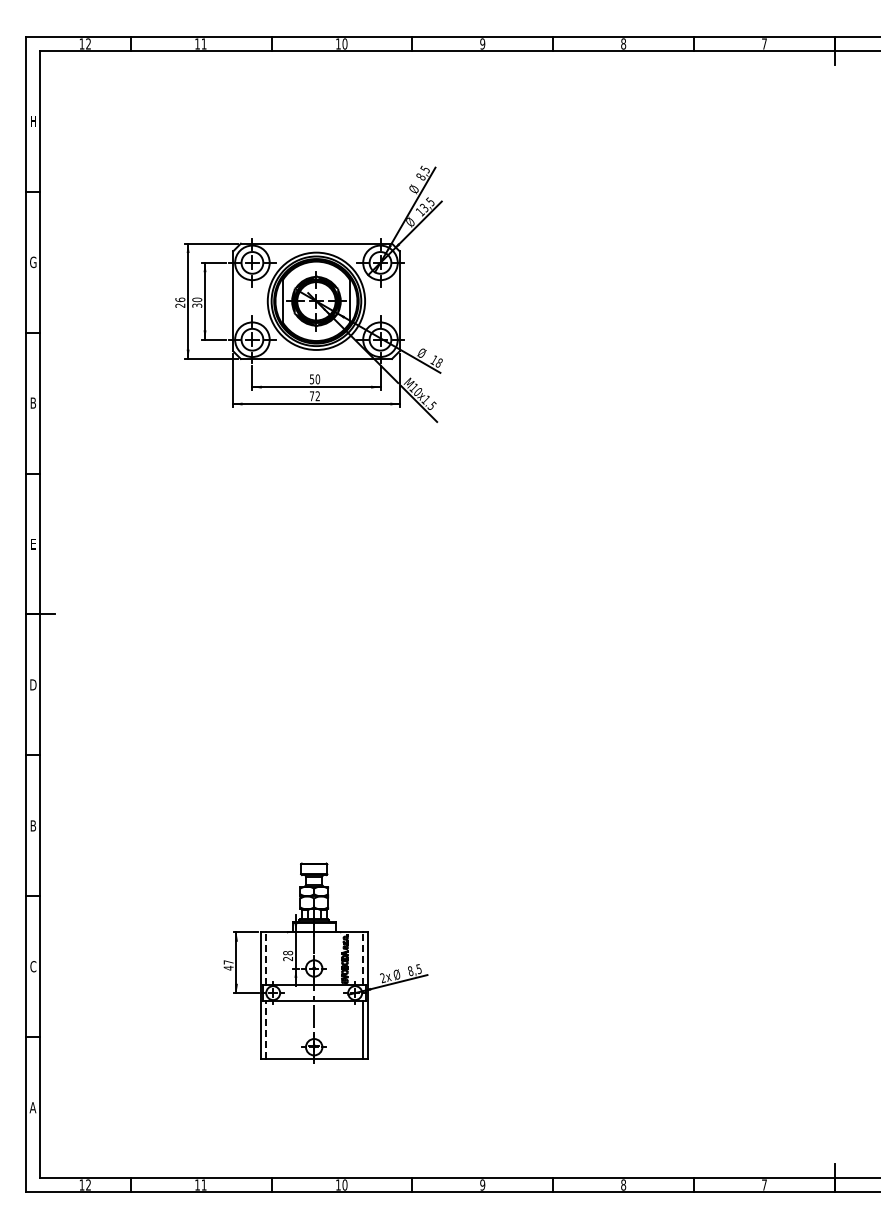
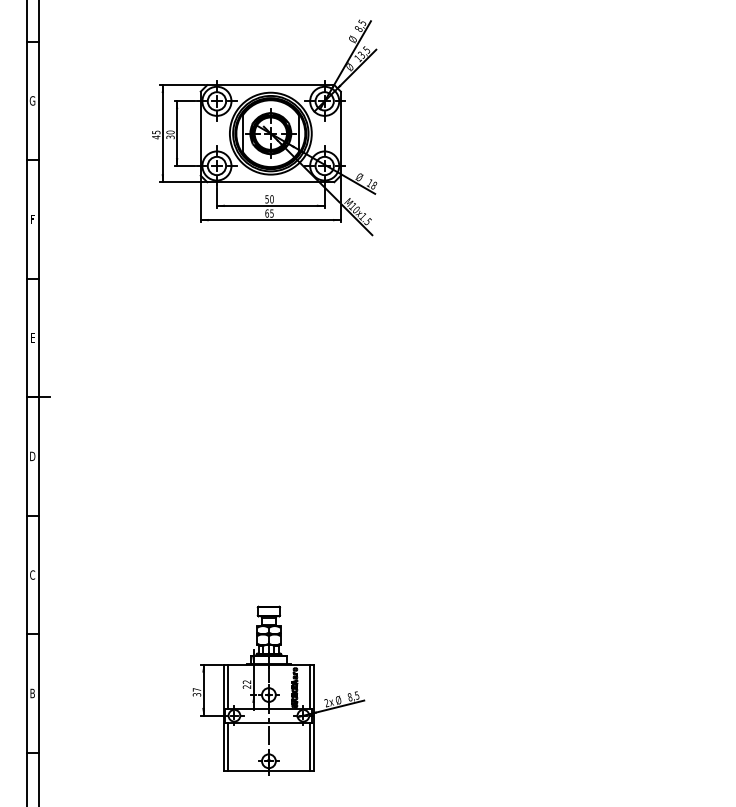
text: (180, 302) -> (156, 134), 26 -> 45
text: (314, 396) -> (269, 213), 72 -> 65
text: (33, 402) -> (32, 218), B -> F
text: (33, 825) -> (32, 574), B -> C
text: (288, 952) -> (247, 681), 28 -> 22
line: (265, 958) -> (227, 686), dashed -> solid
line: (362, 958) -> (309, 686), dashed -> solid
text: (33, 966) -> (32, 693), C -> B
text: (228, 967) -> (196, 694), 47 -> 37
line: (265, 1030) -> (227, 747), dashed -> solid

